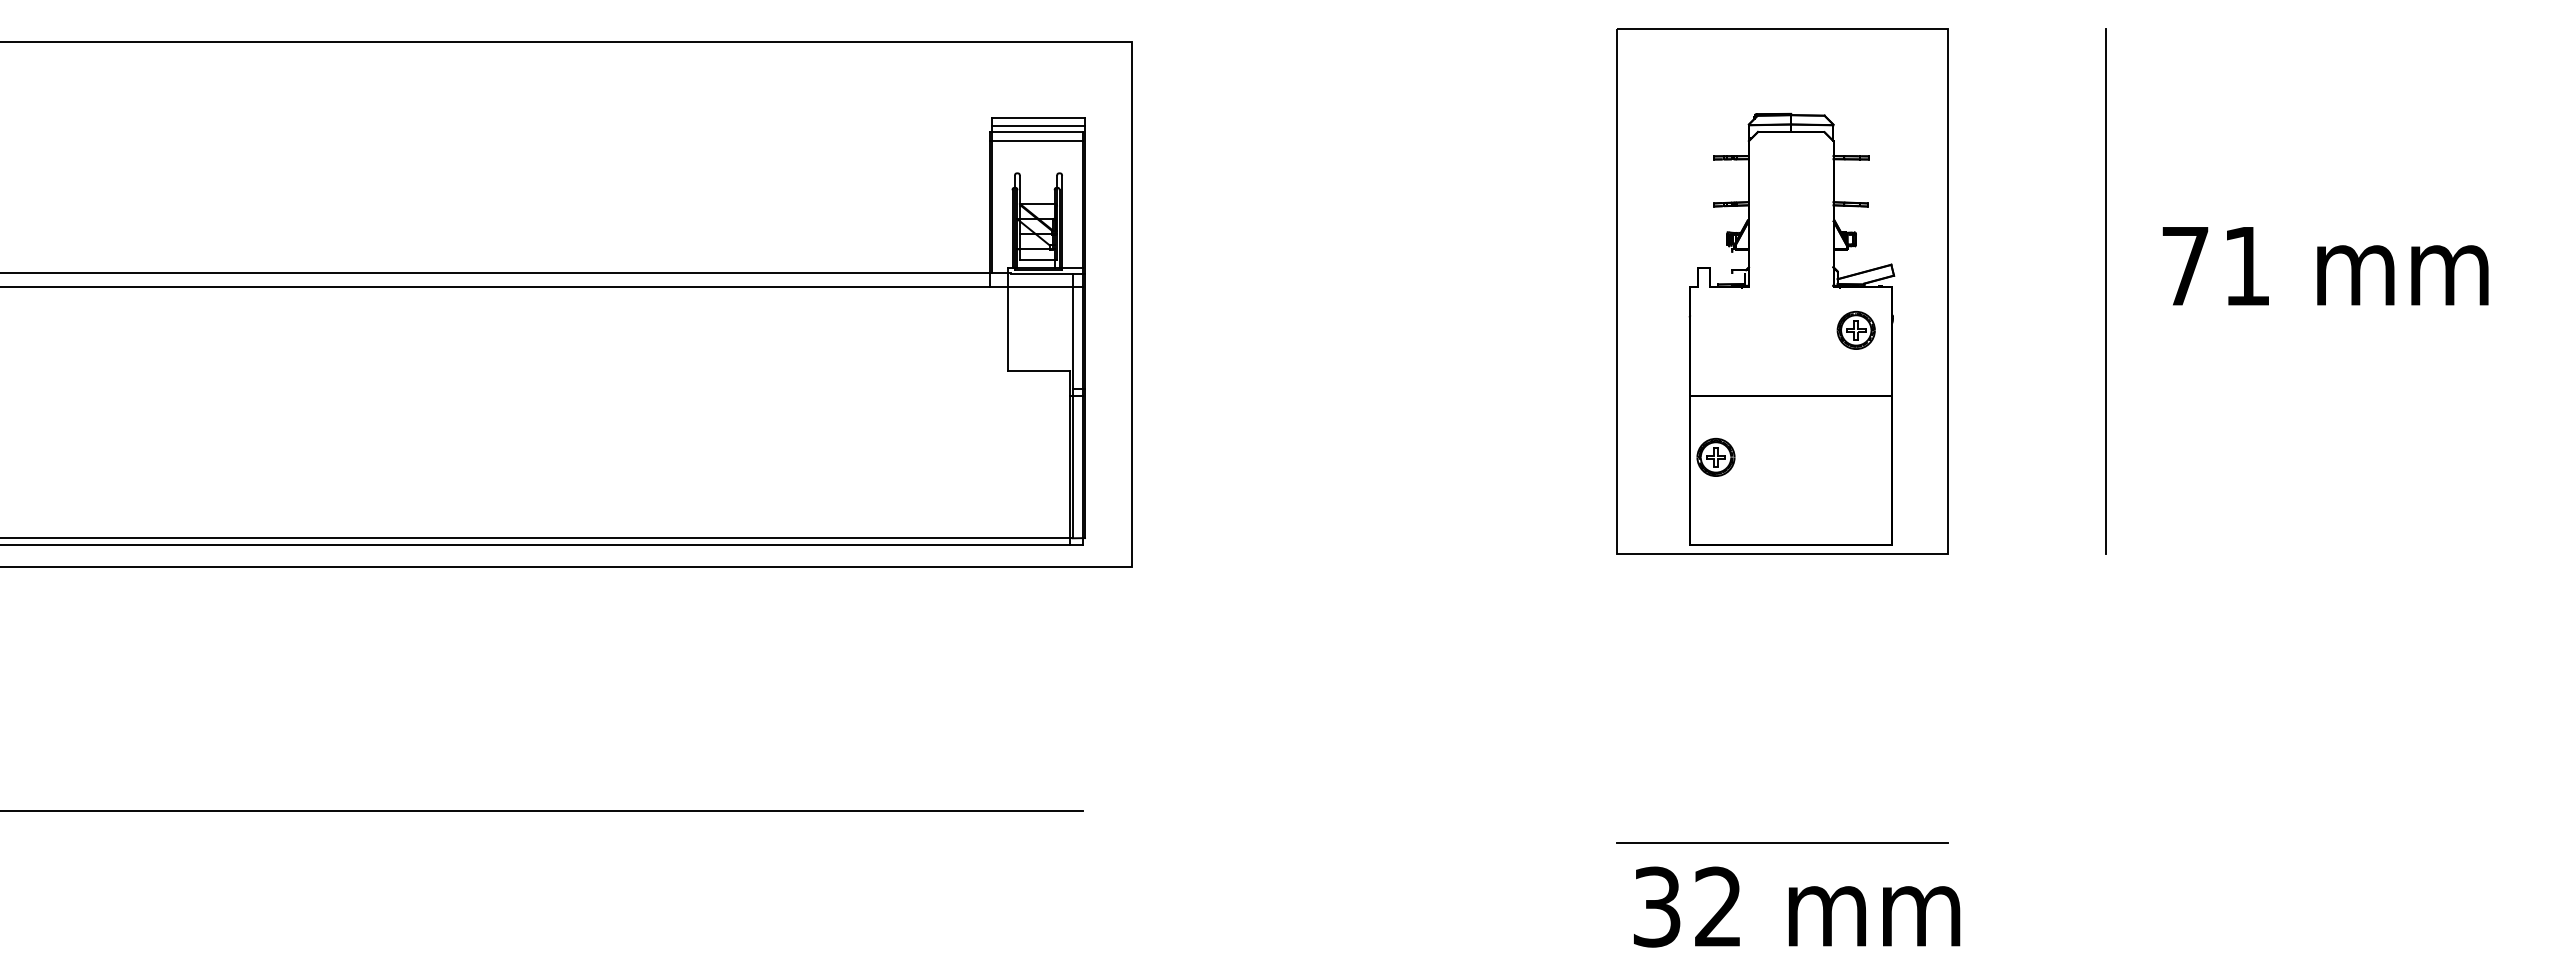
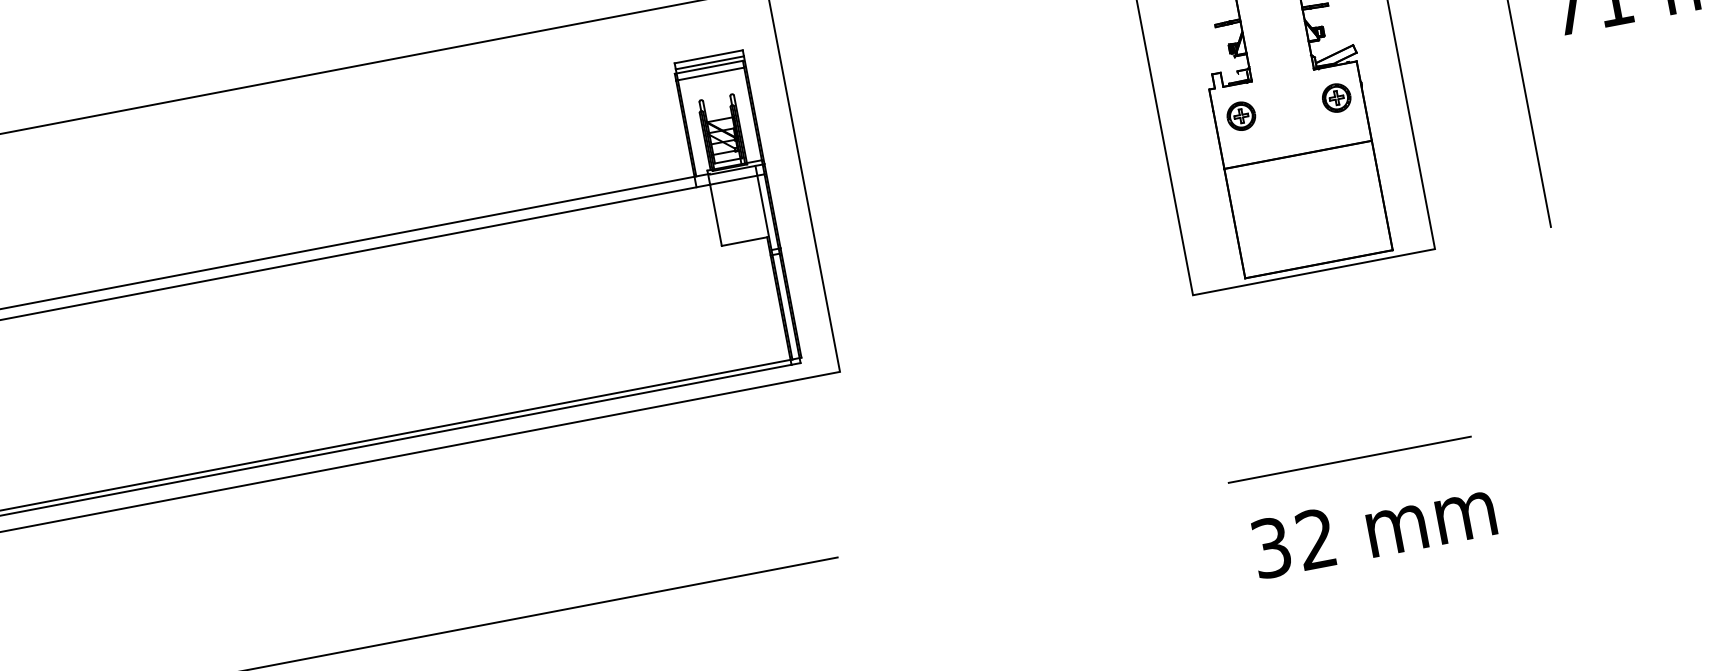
part: (1715, 457) -> (1241, 116), moved
line: (1782, 842) -> (1349, 459), moved

